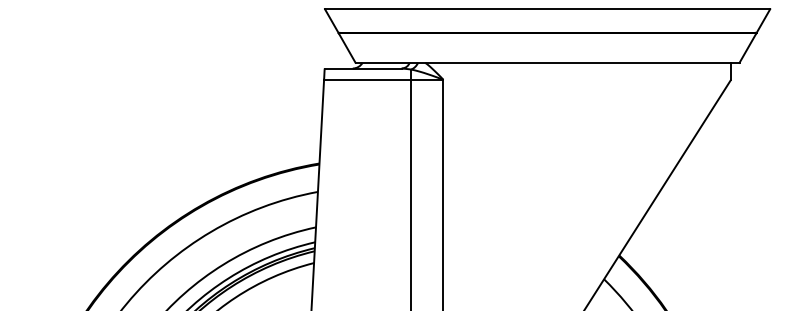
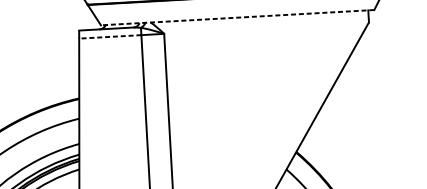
line: (547, 62) -> (237, 17), solid -> dashed
line: (367, 79) -> (110, 36), solid -> dashed

